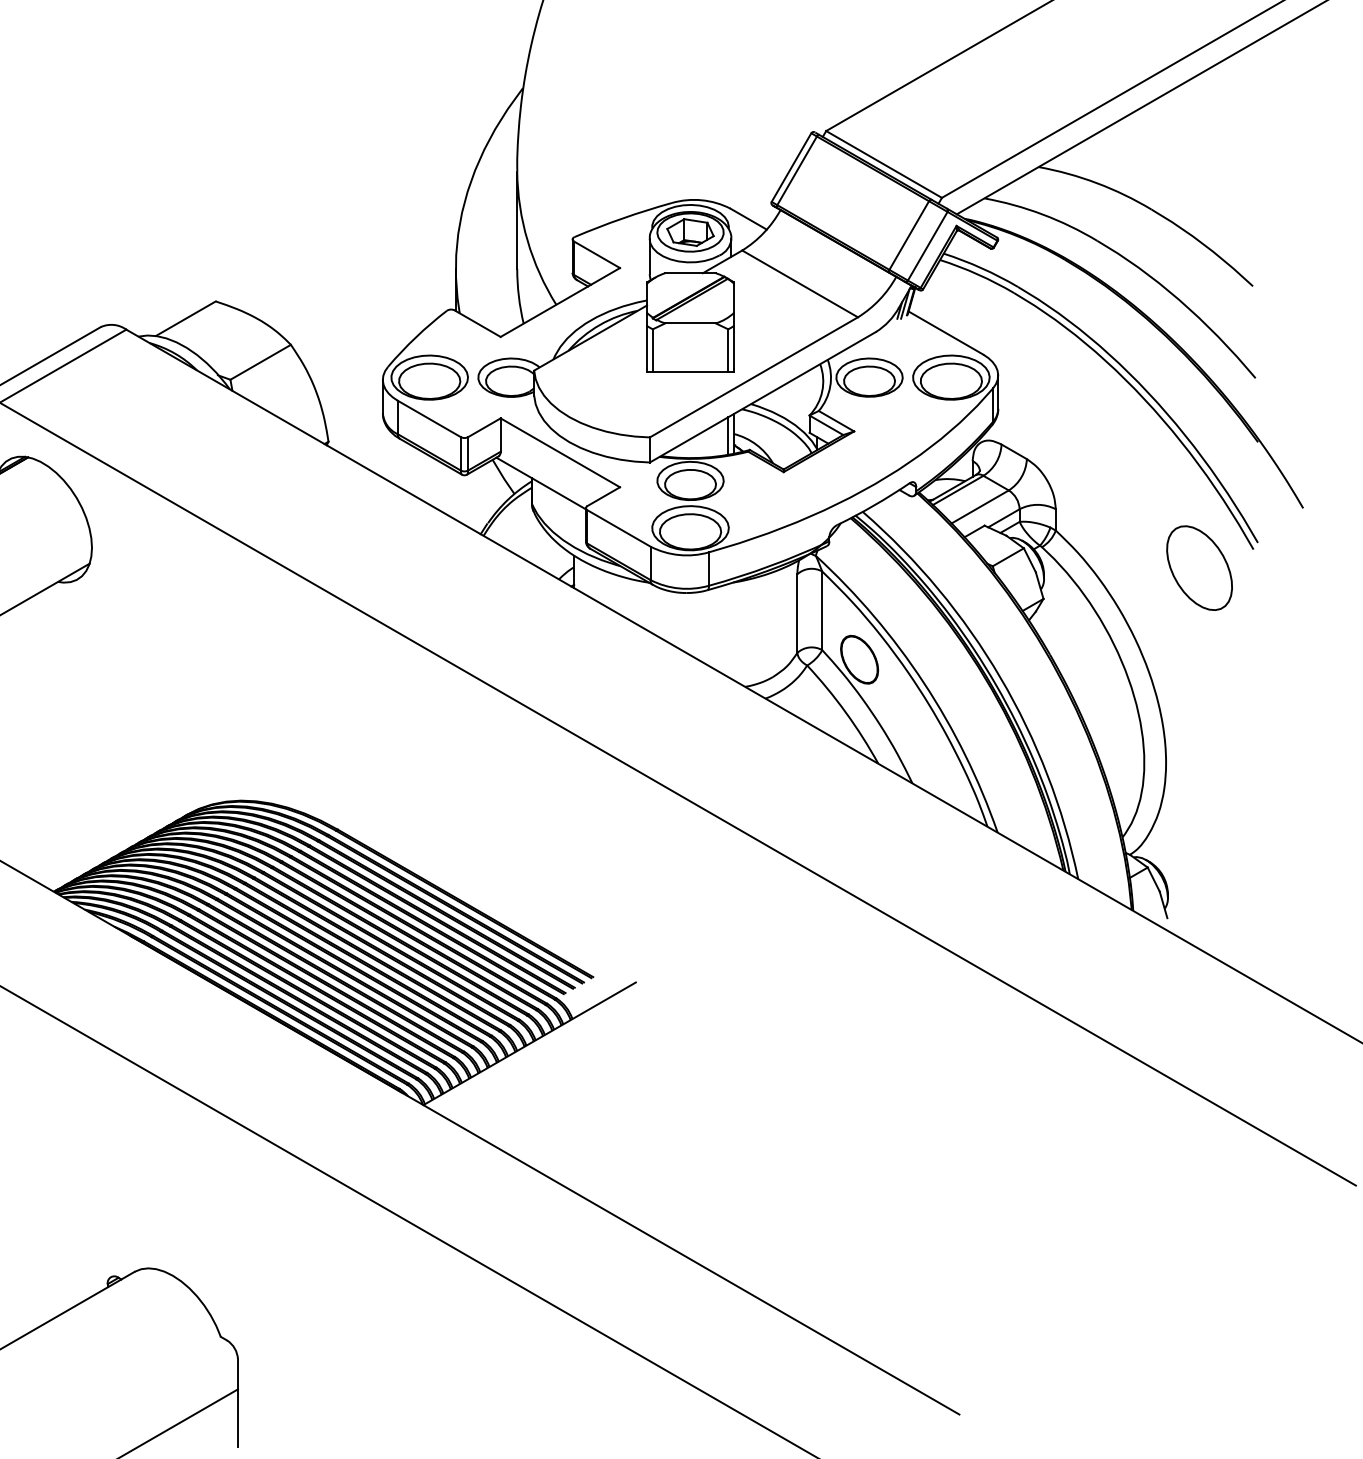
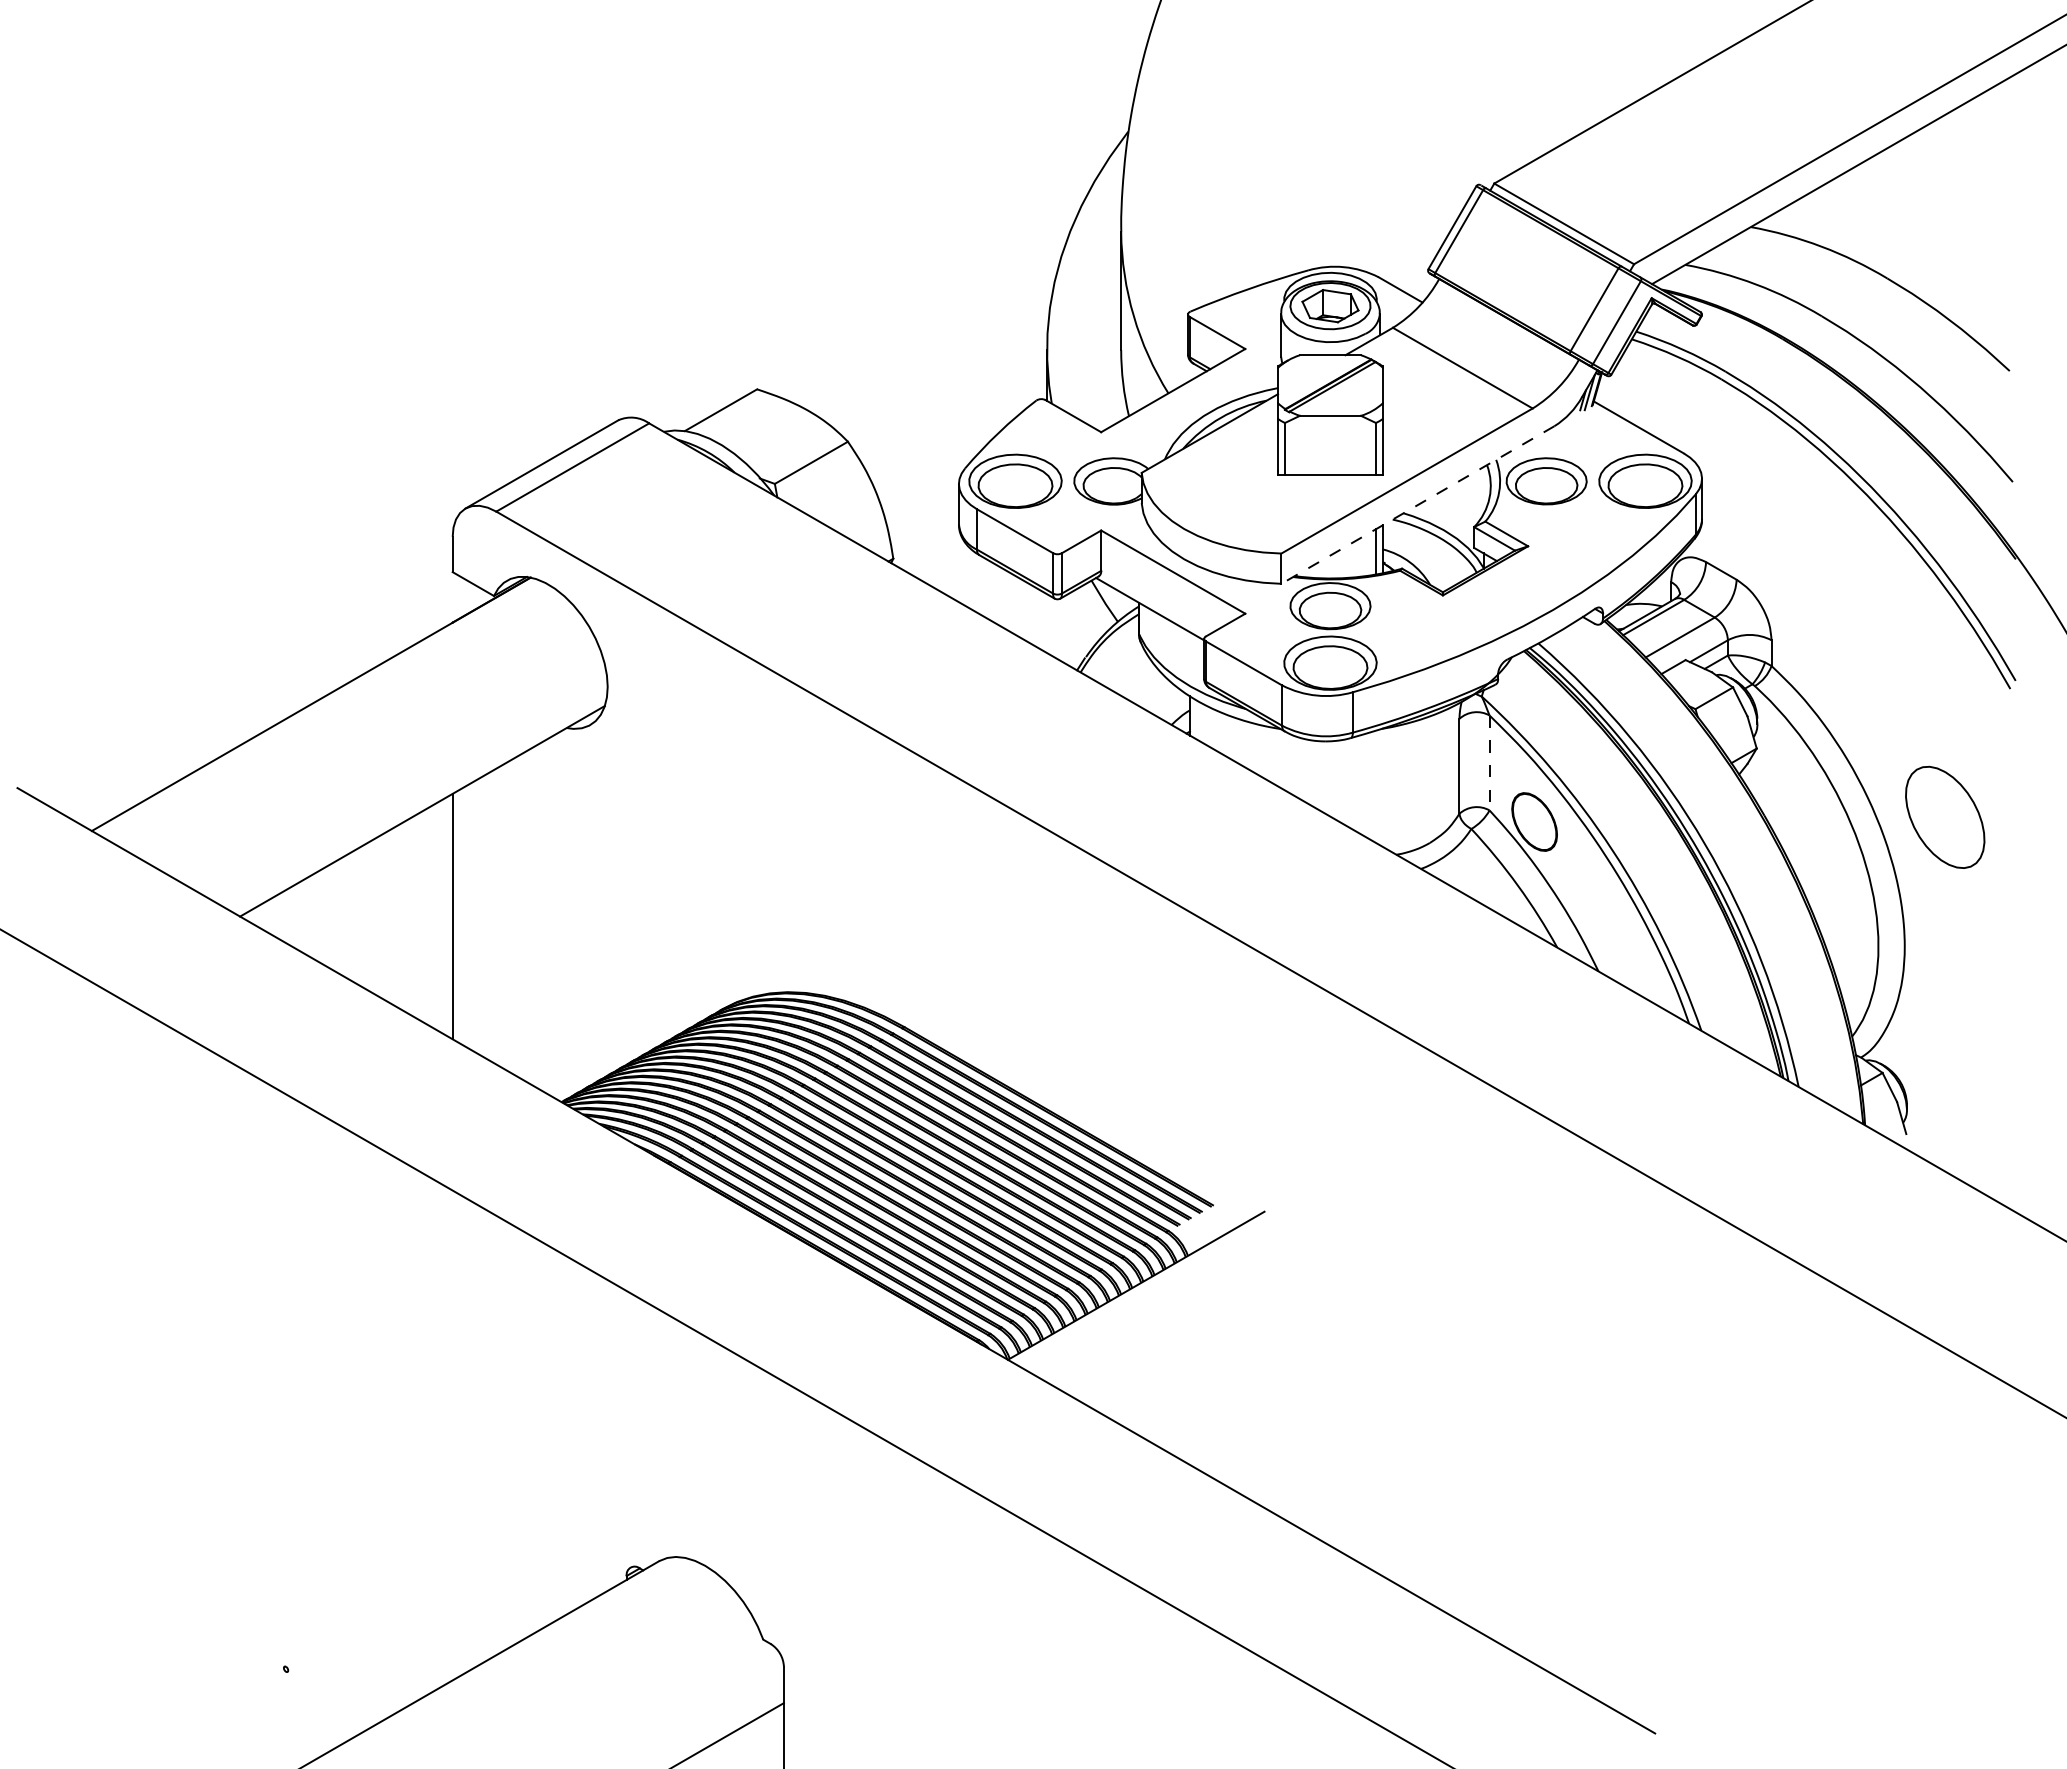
line: (762, 397) -> (1417, 505), solid -> dashed
part: (1199, 567) -> (1945, 816), moved
line: (822, 611) -> (1489, 763), solid -> dashed

